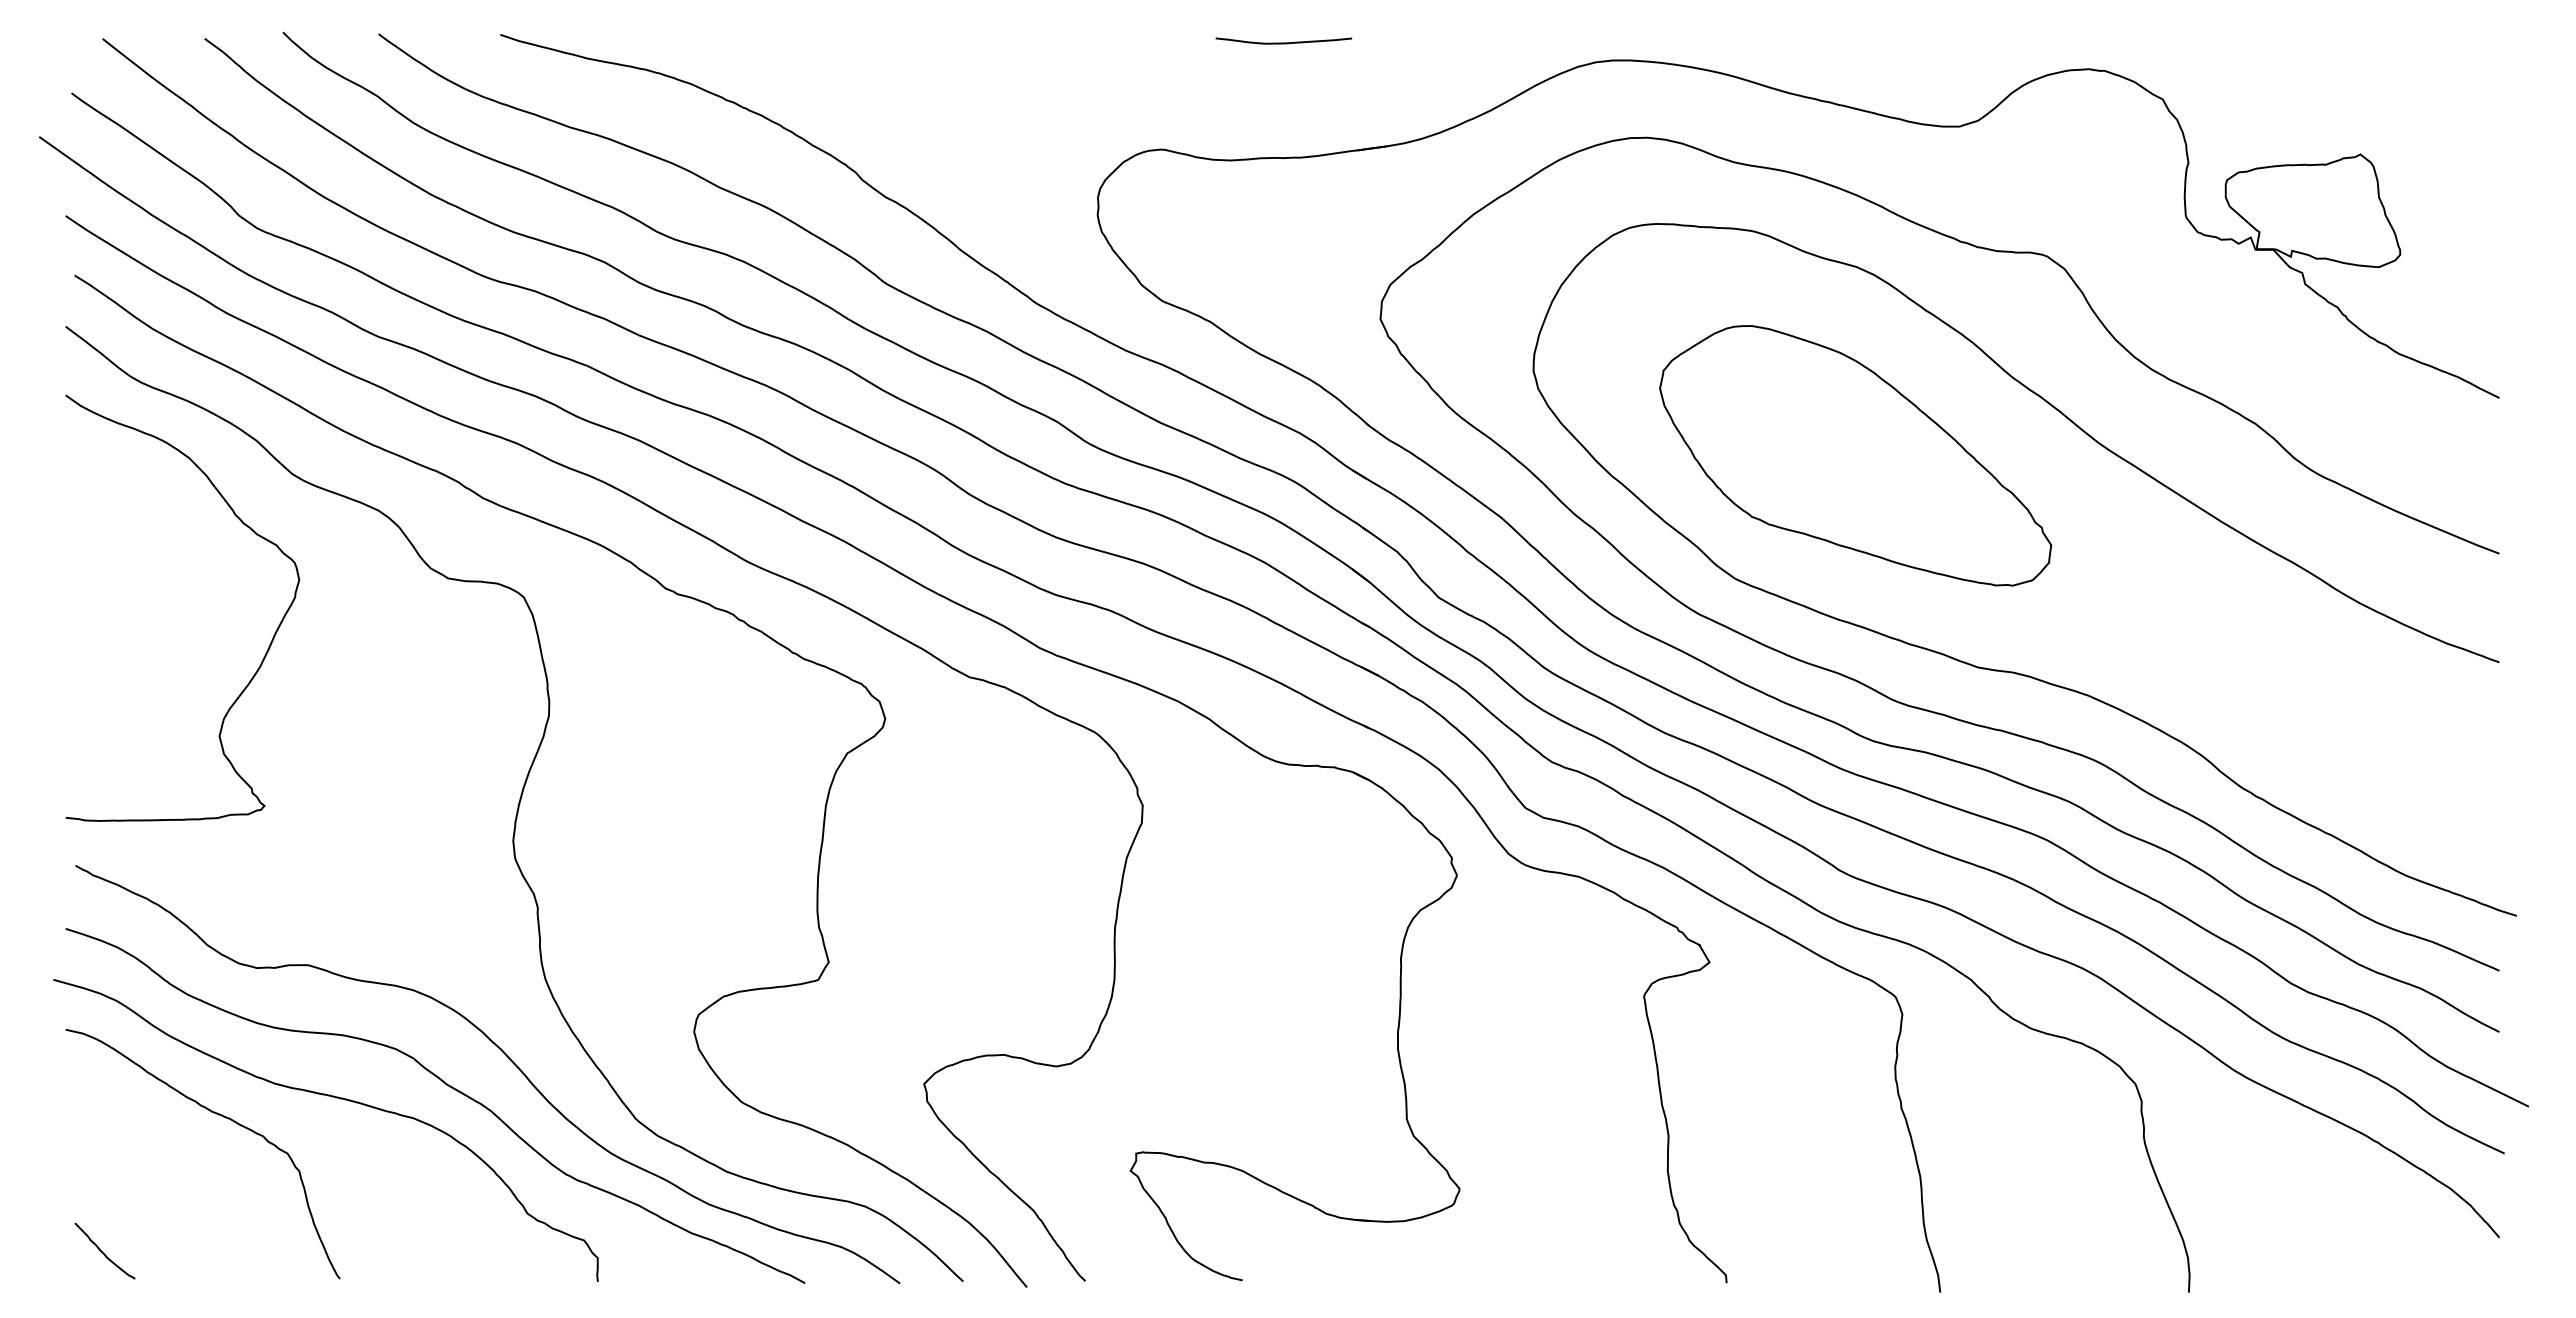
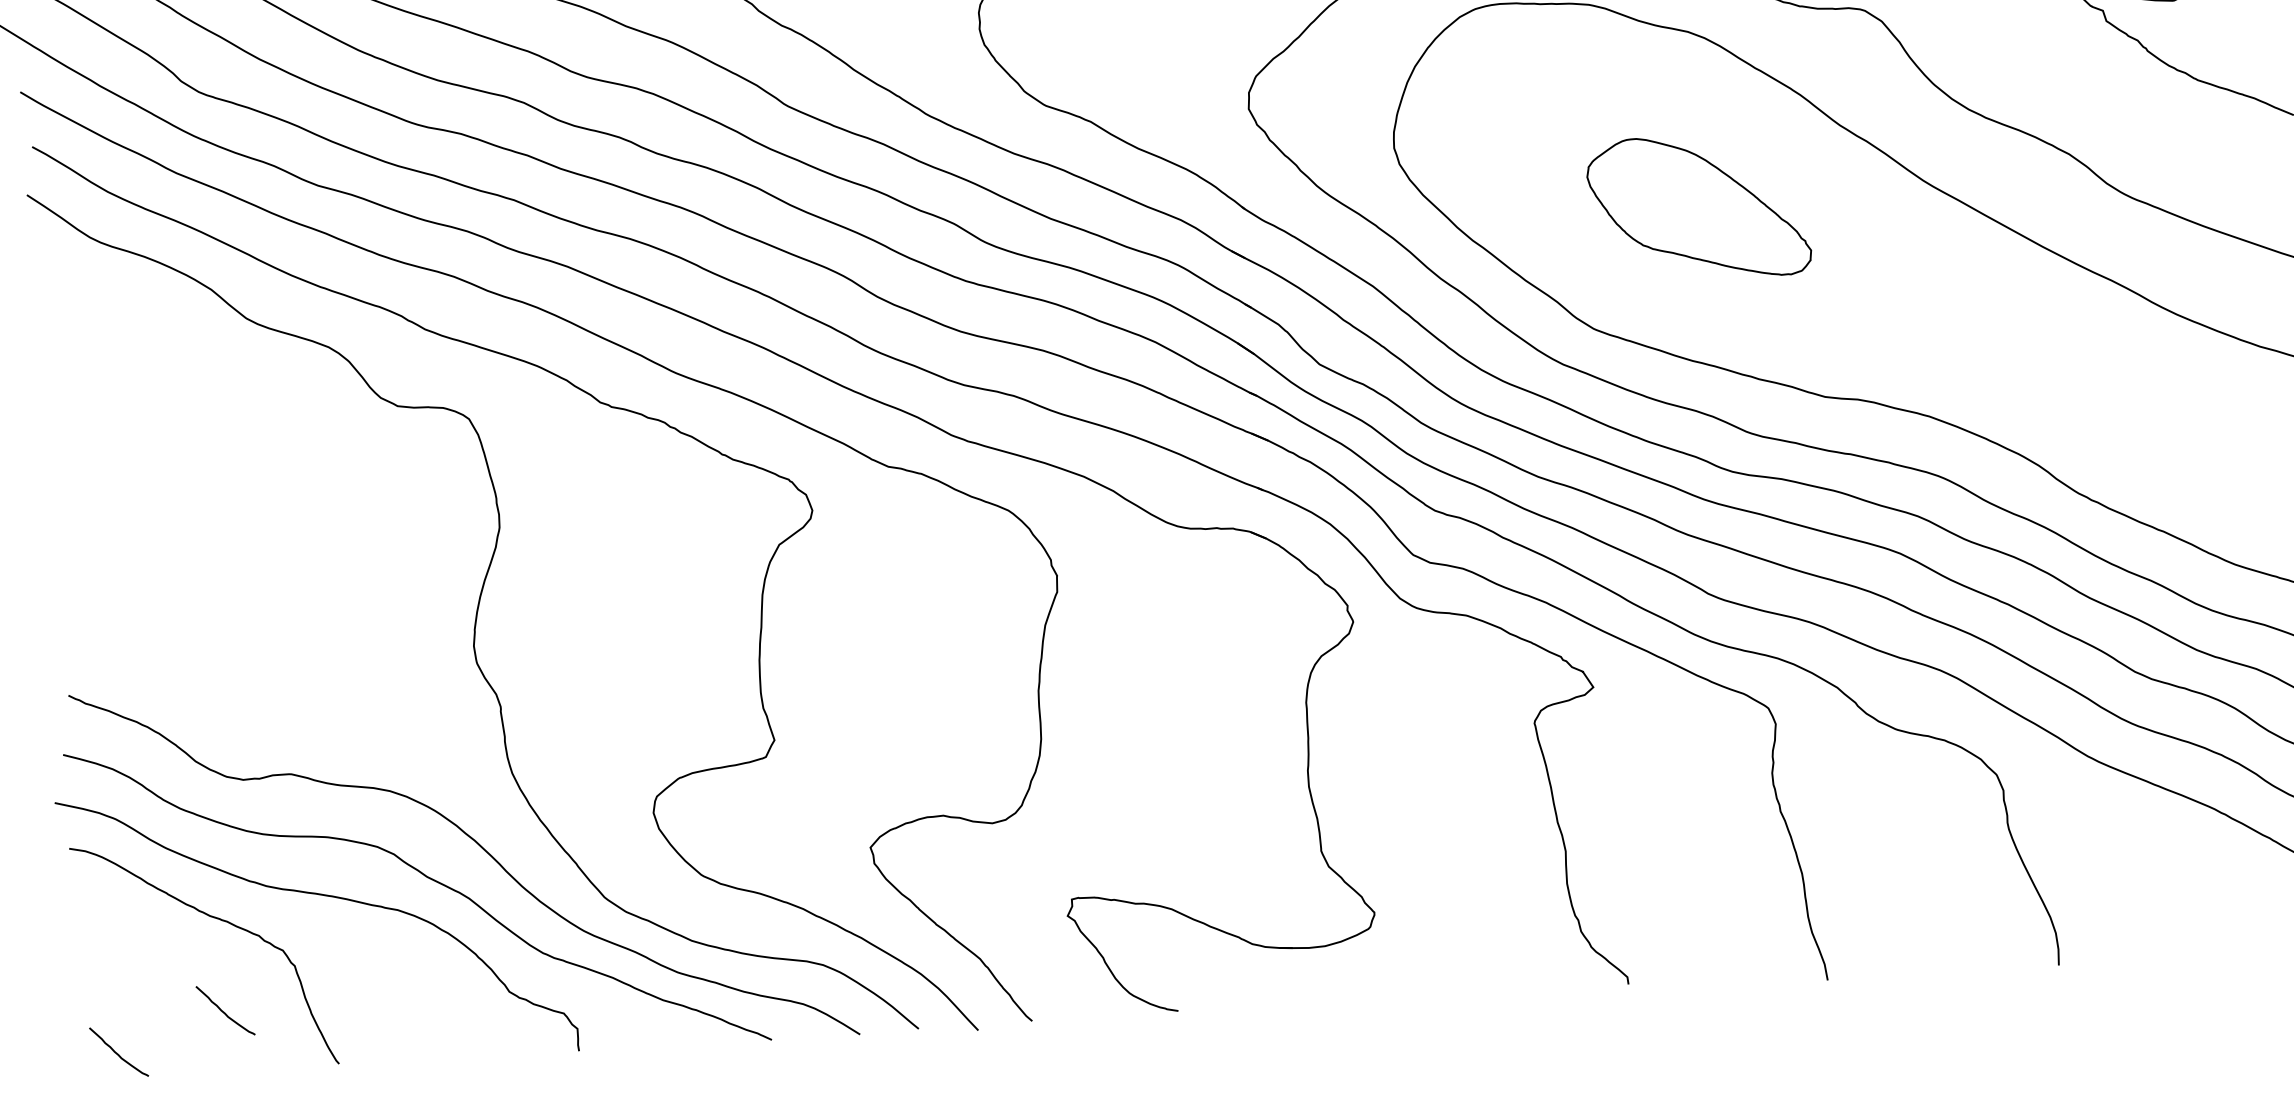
part: (1855, 455) -> (1698, 207), size x0.6
curve: (268, 646) -> (234, 480), removed
curve: (219, 1214) -> (223, 1011), added

